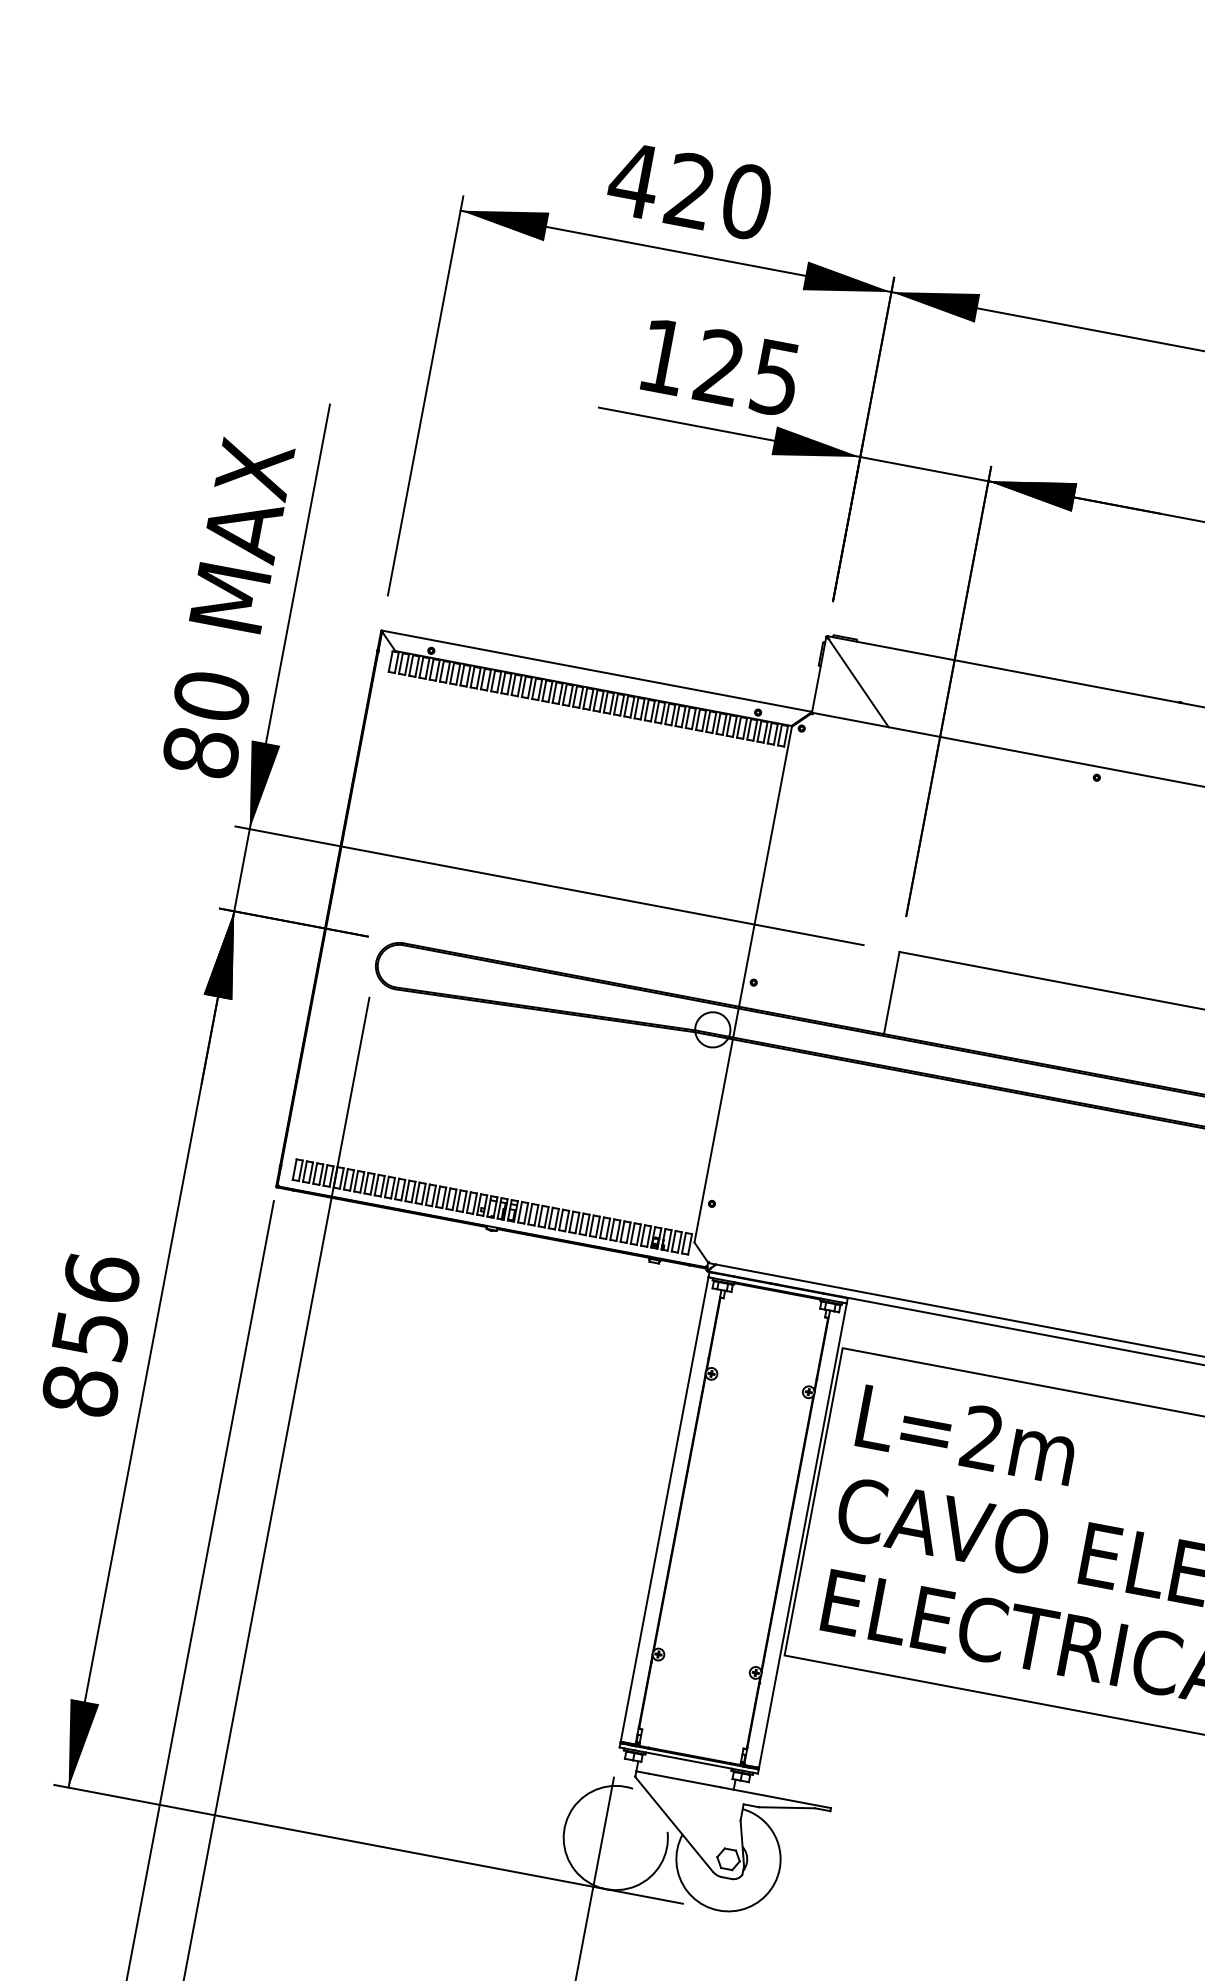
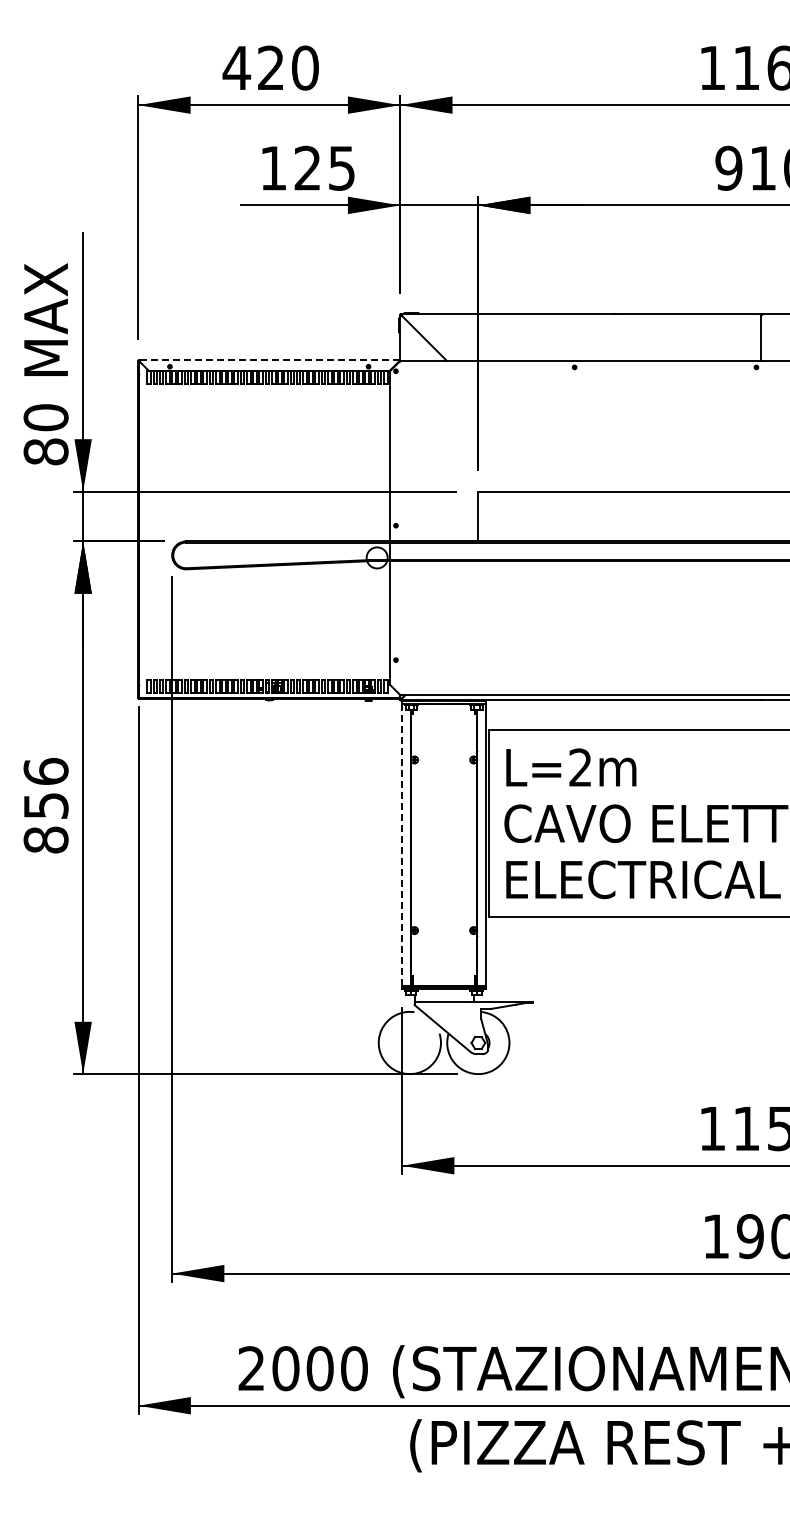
line: (595, 671) -> (268, 360), solid -> dashed
line: (665, 1509) -> (402, 844), solid -> dashed

